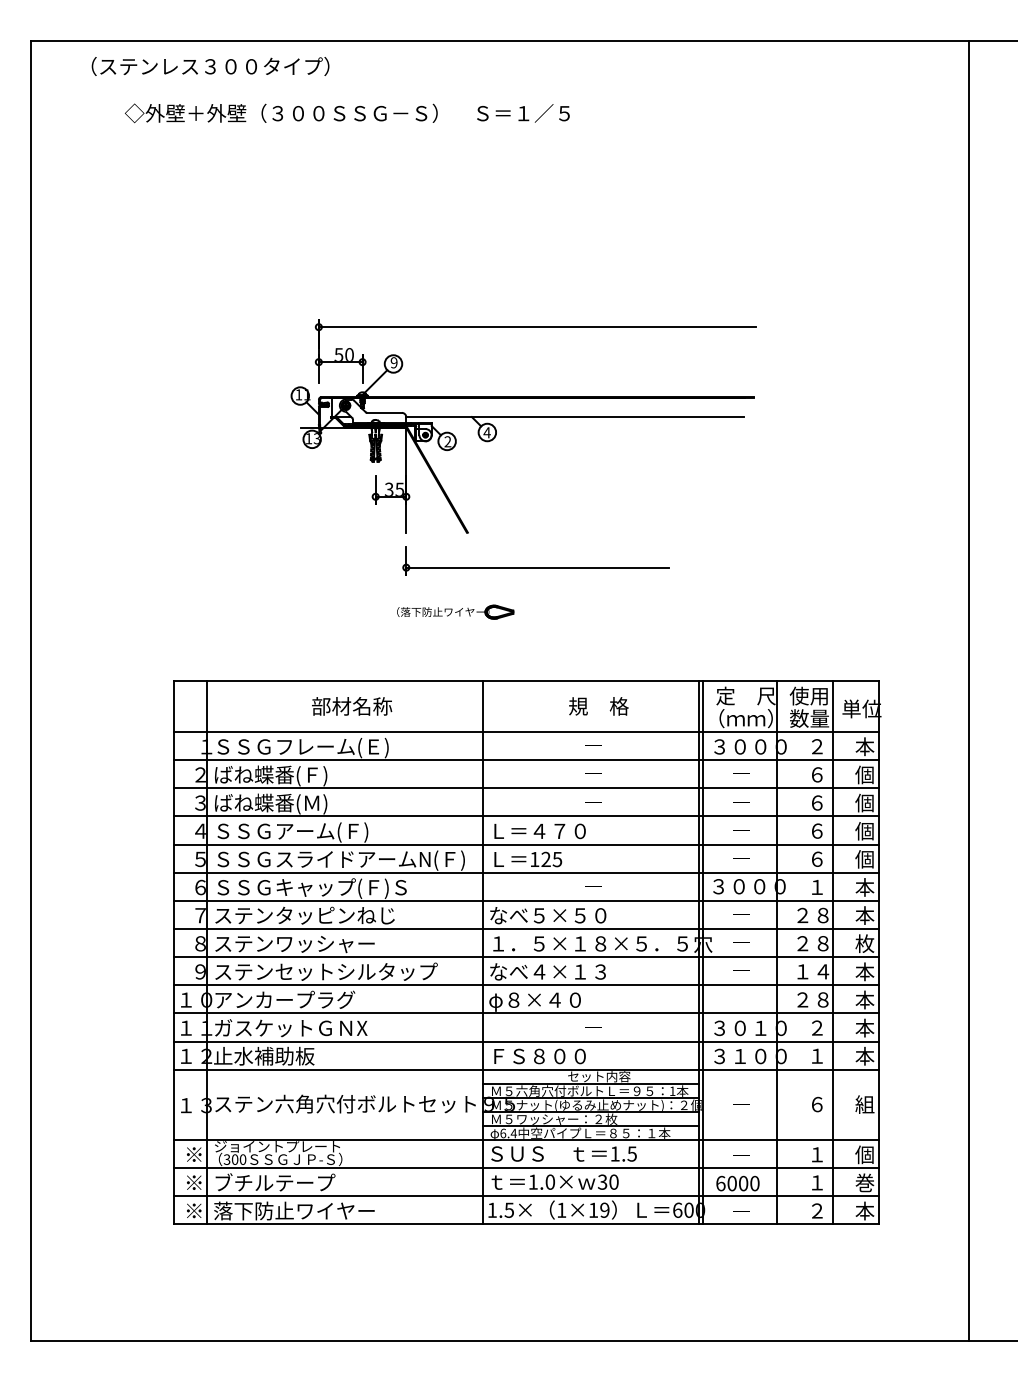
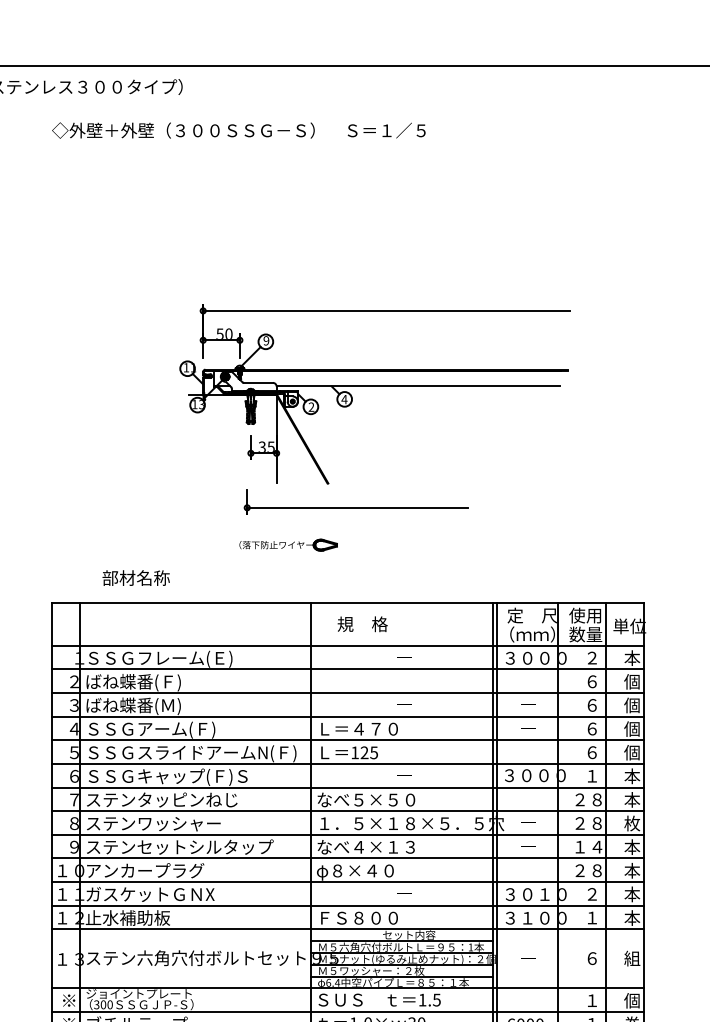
text: (347, 113) -> (239, 130), moved
part: (523, 417) -> (375, 386), moved
text: (352, 706) -> (136, 578), moved
text: (598, 706) -> (362, 624), moved

